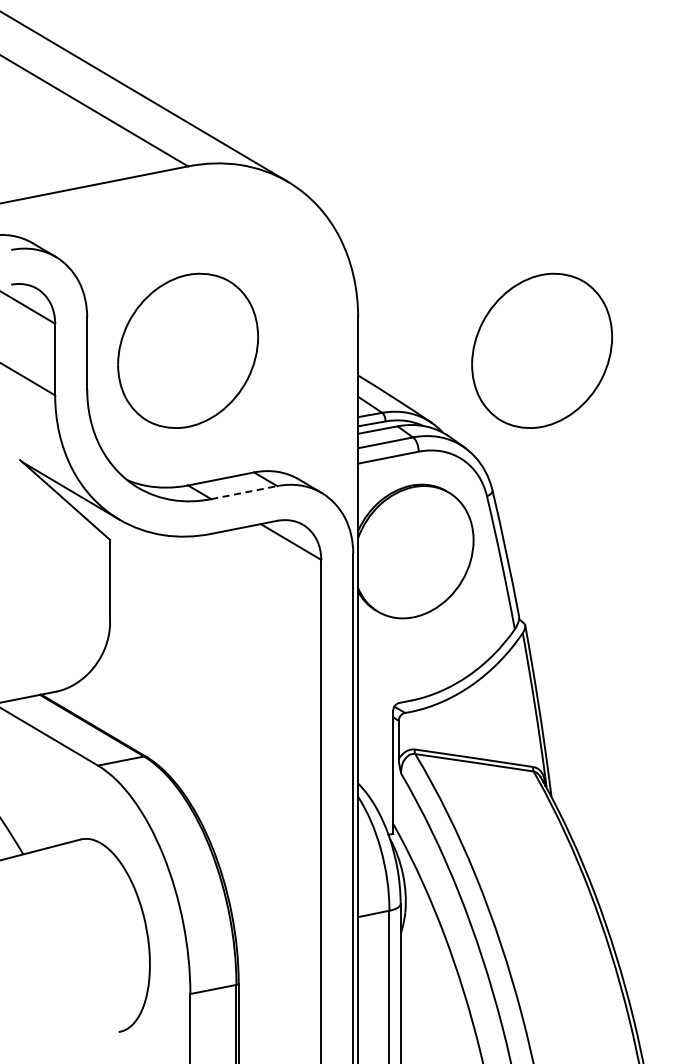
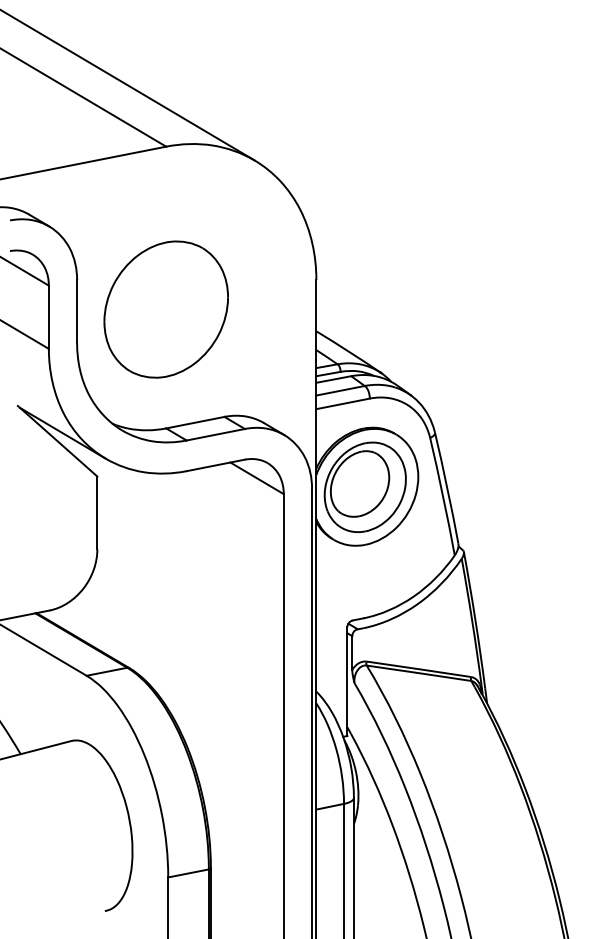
part: (541, 350) -> (478, 309), removed
line: (244, 492) -> (216, 434), dashed -> solid
part: (413, 551) -> (365, 486), added

